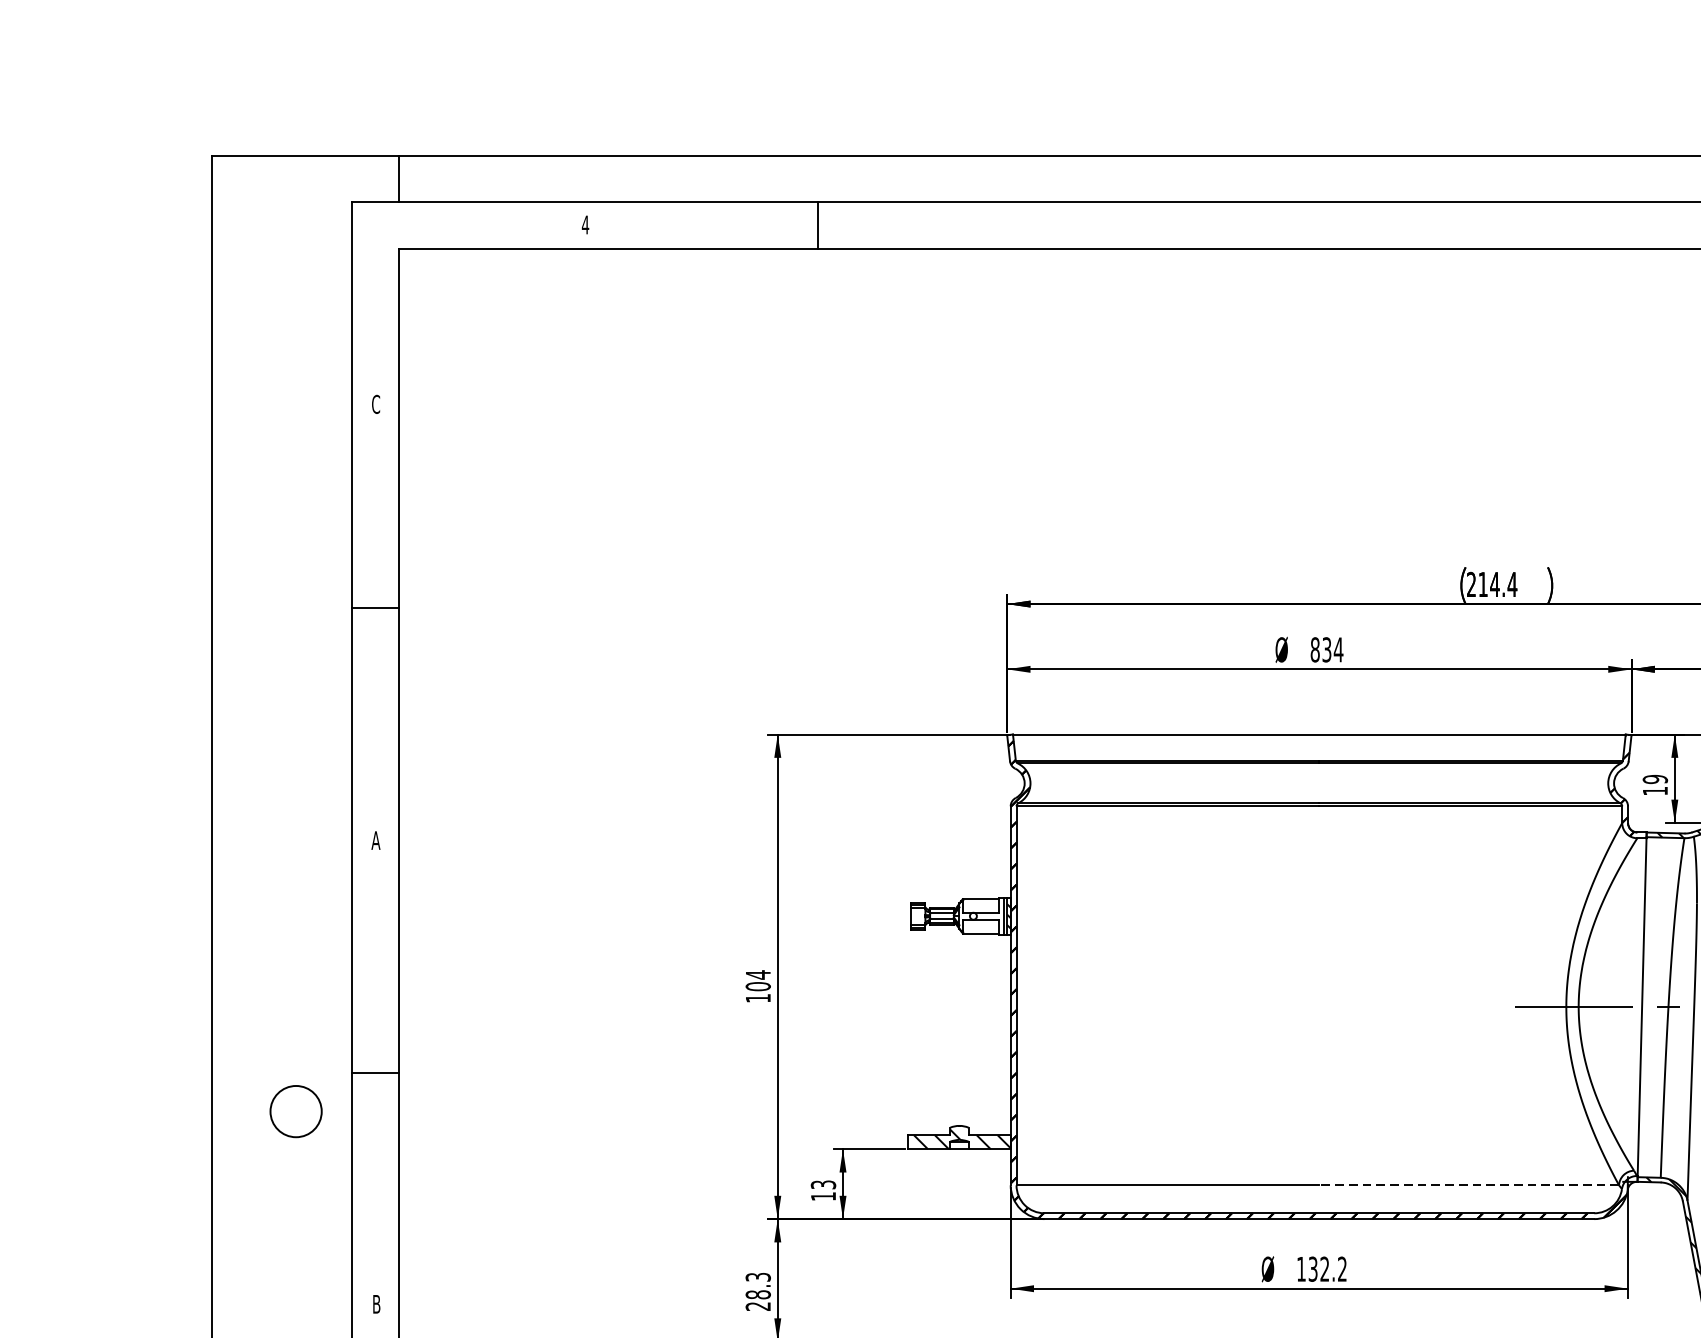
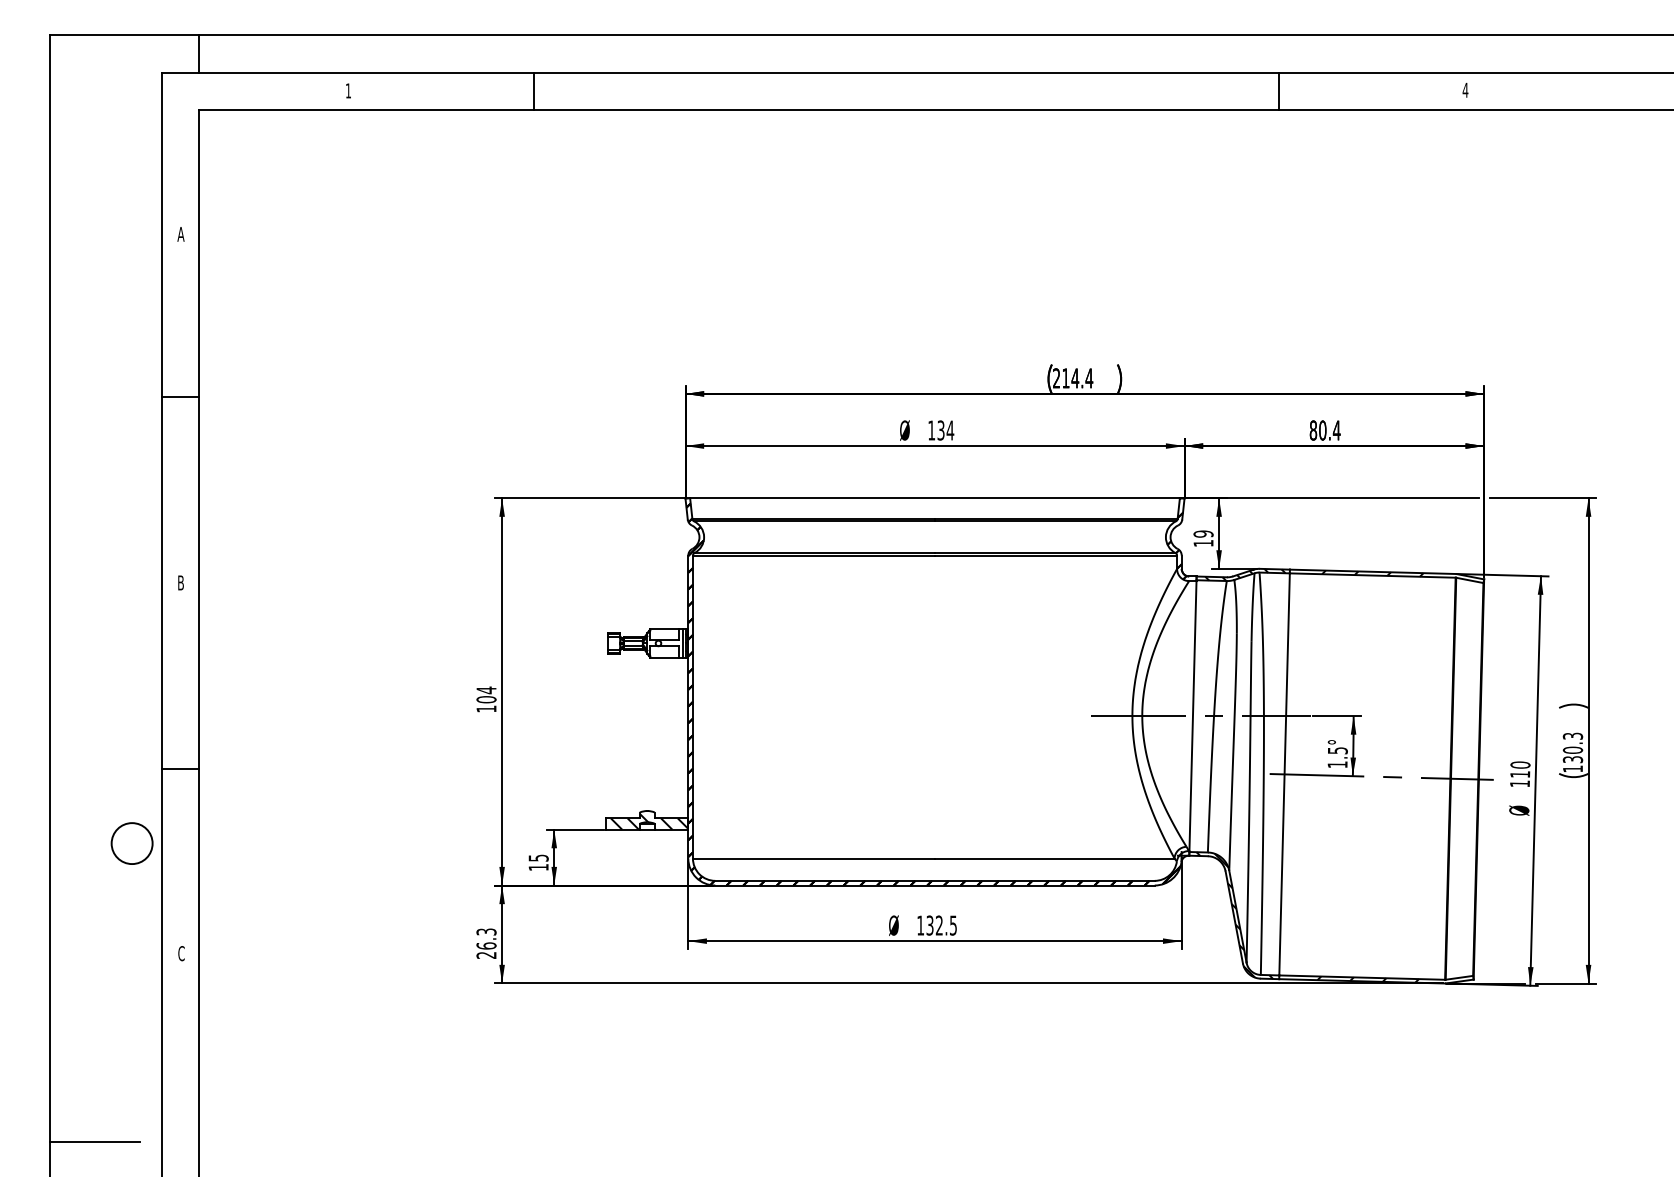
text: (585, 224) -> (348, 90), 4 -> 1
text: (375, 403) -> (180, 233), C -> A
text: (1314, 649) -> (931, 430), 834 -> 134
text: (375, 840) -> (180, 582), A -> B
circle: (295, 1111) -> (131, 843), moved
text: (822, 1184) -> (537, 857), 13 -> 15
line: (1468, 1185) -> (1054, 858), dashed -> solid
text: (1342, 1269) -> (953, 925), 132.2 -> 132.5
text: (758, 1294) -> (486, 945), 28.3 -> 26.3
text: (376, 1304) -> (181, 953), B -> C

